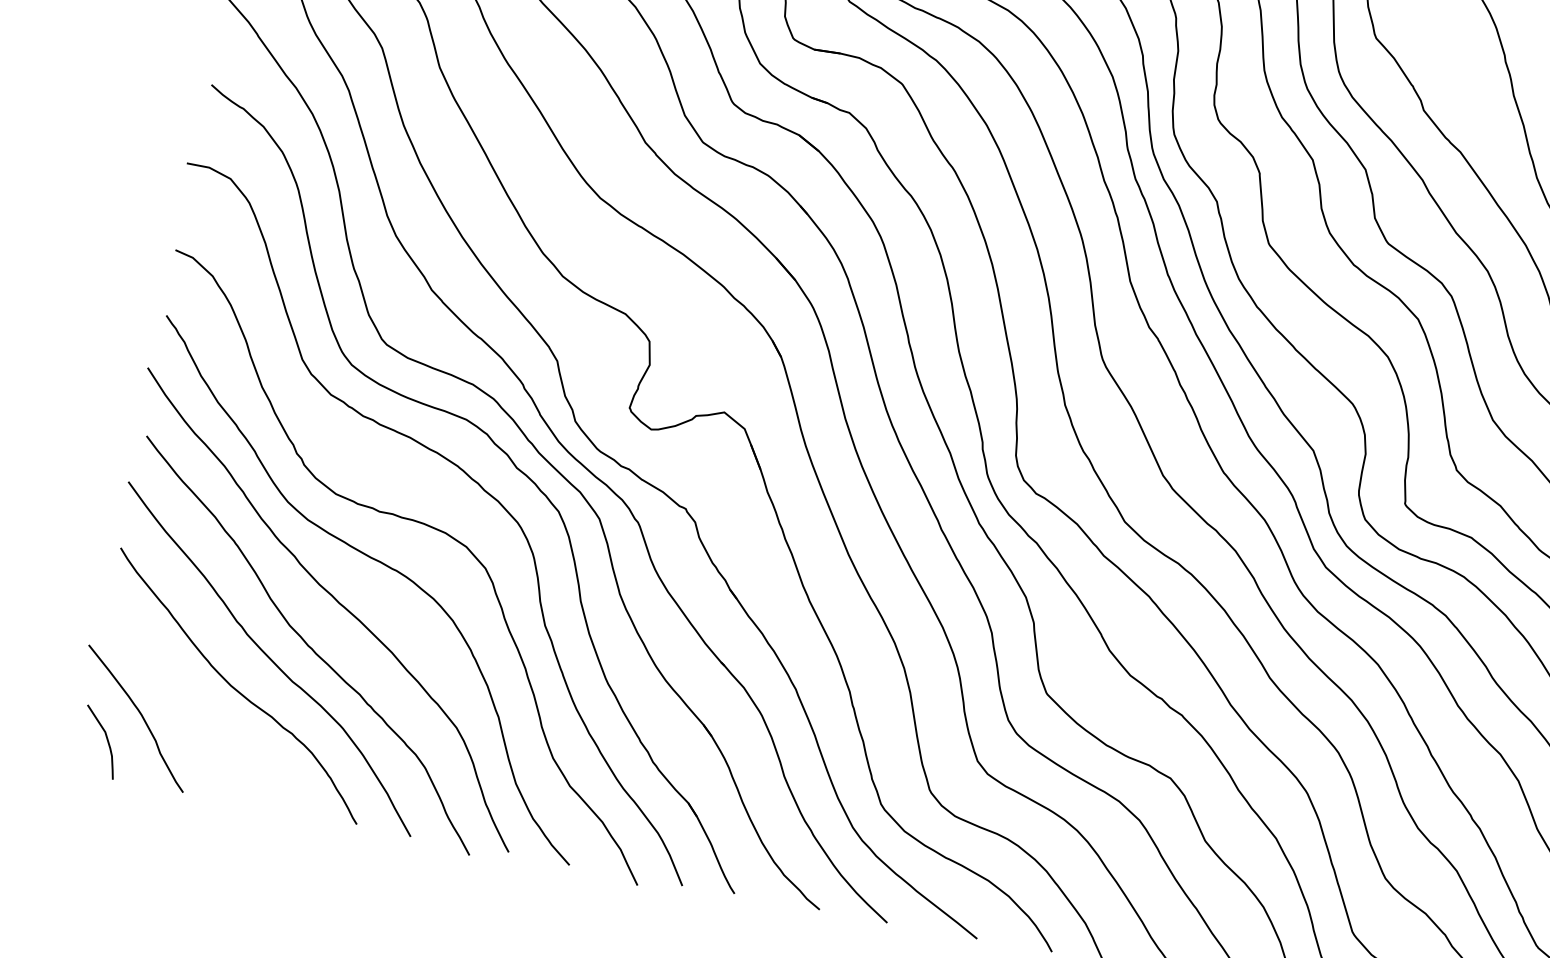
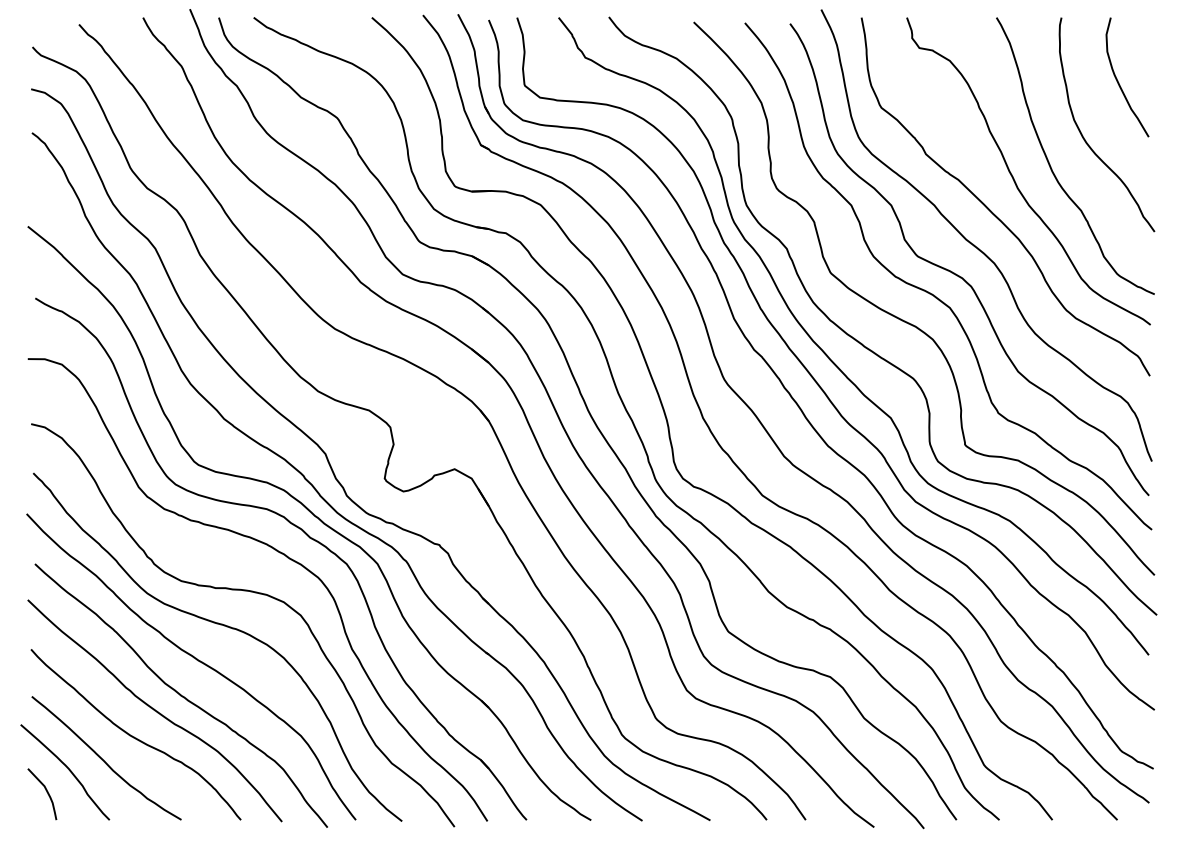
curve: (190, 712) -> (104, 760), added

